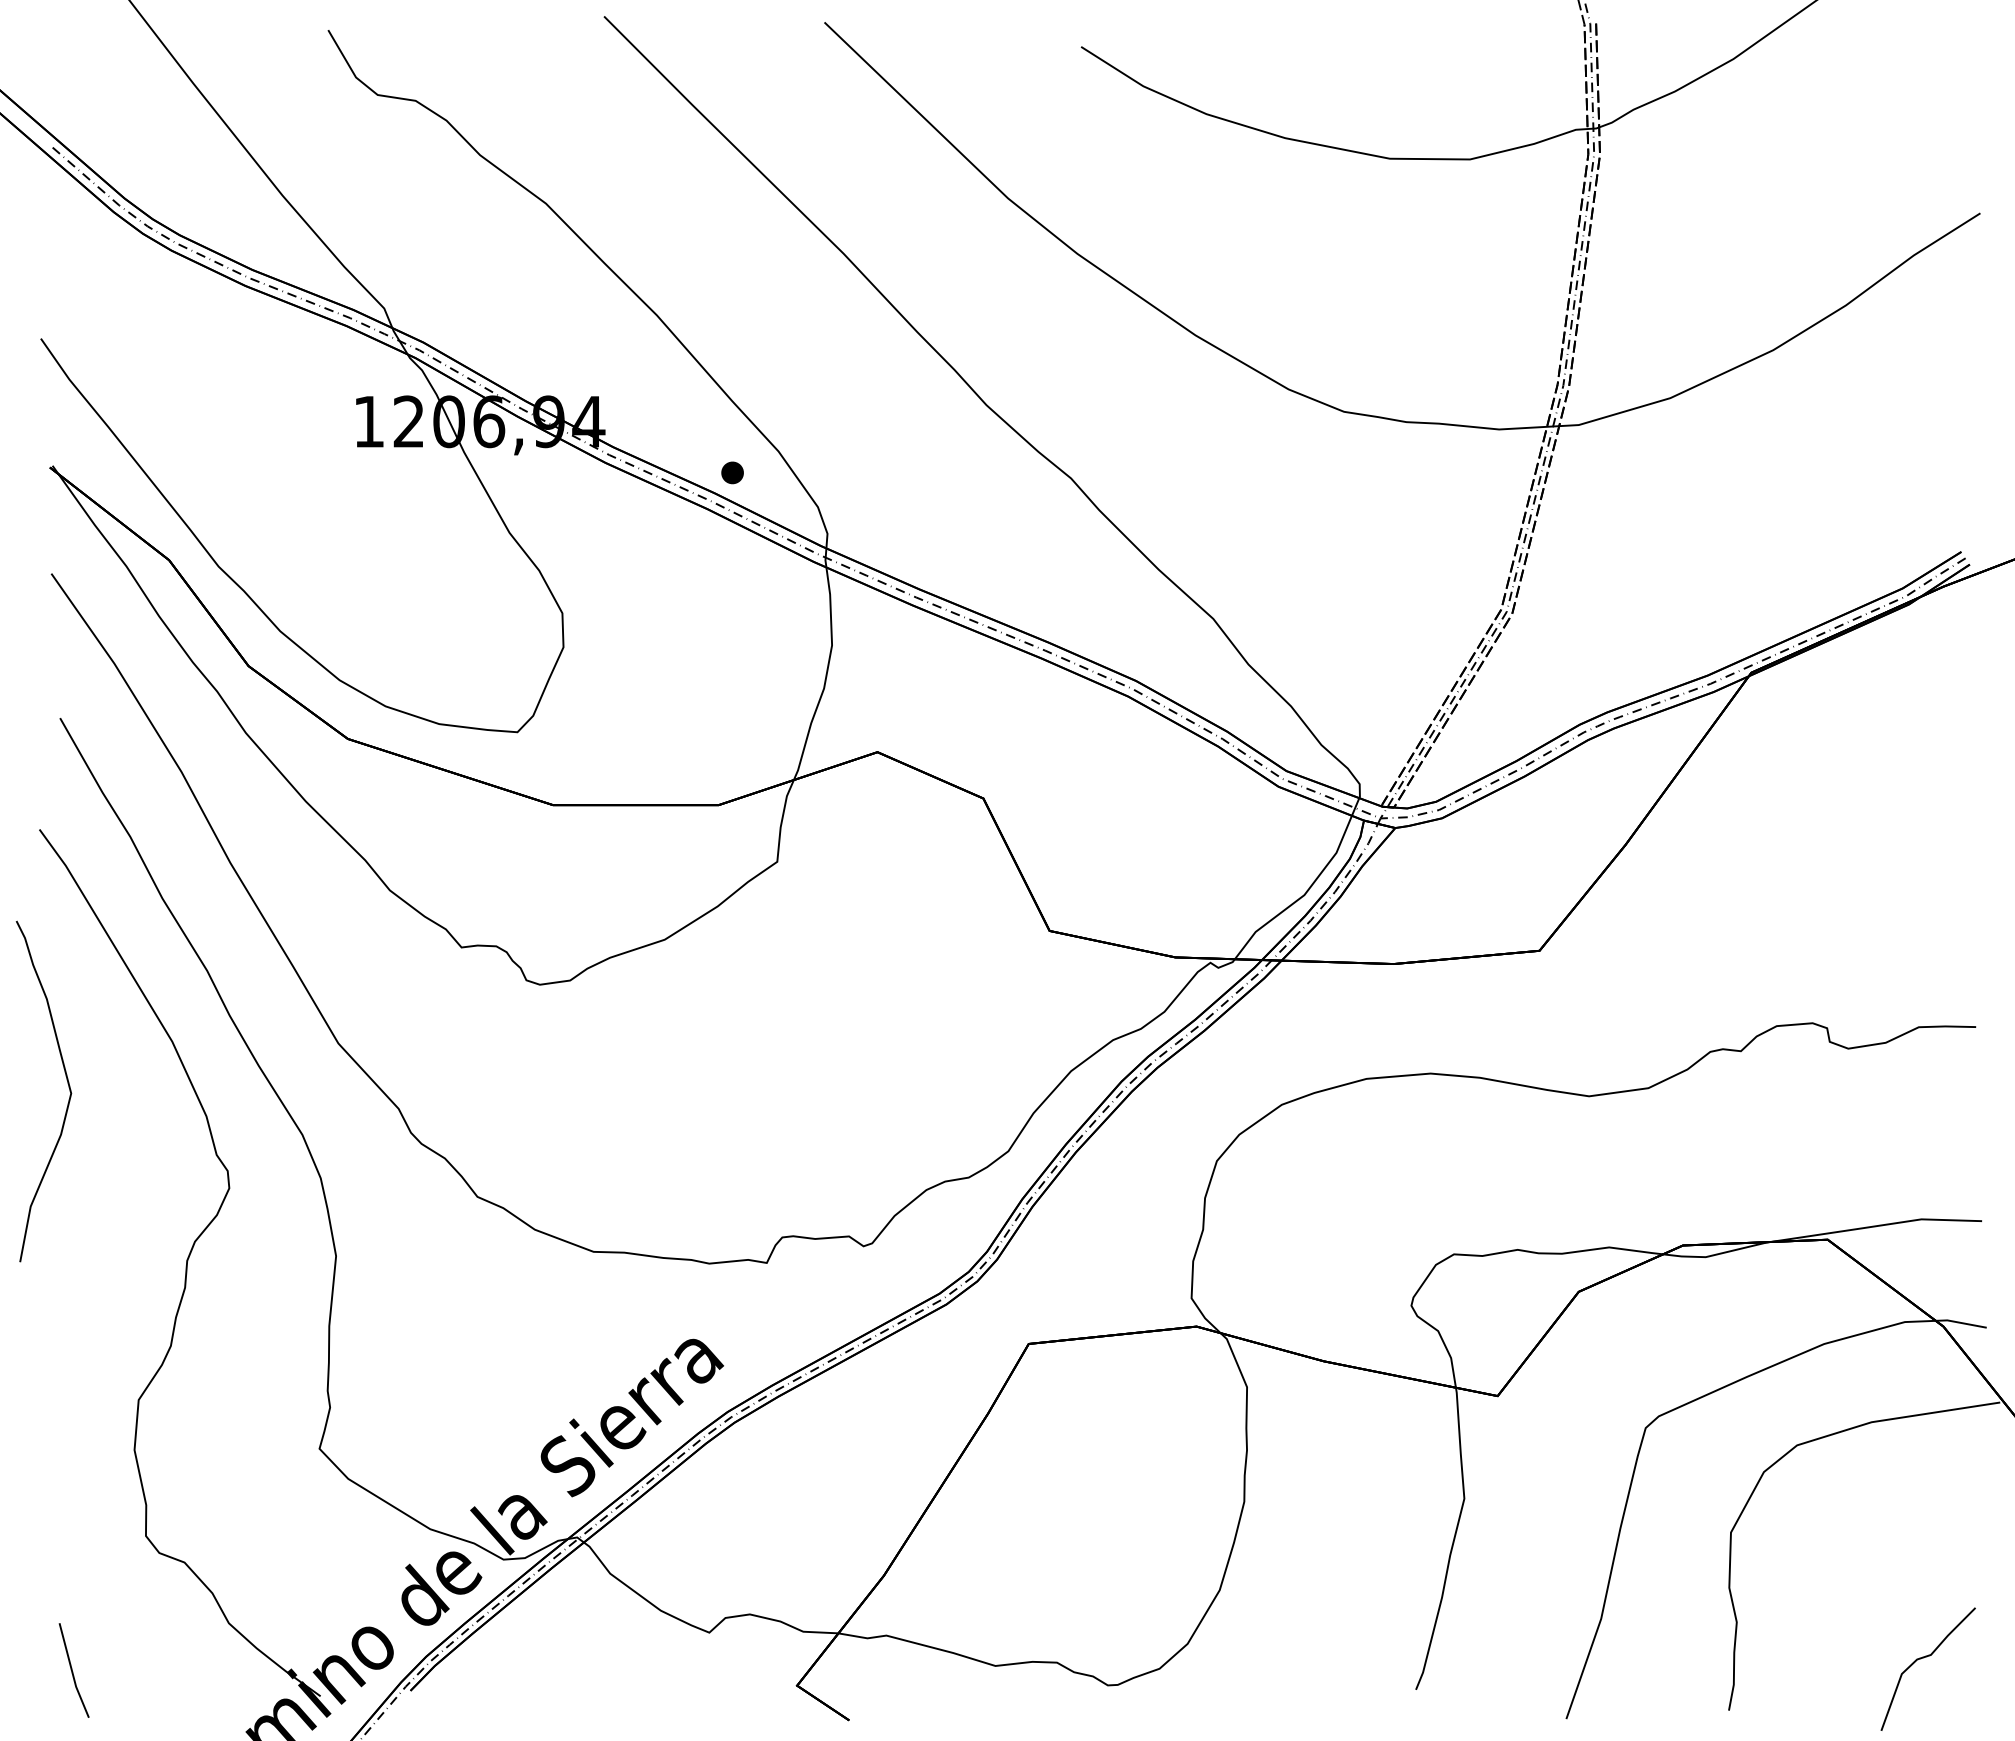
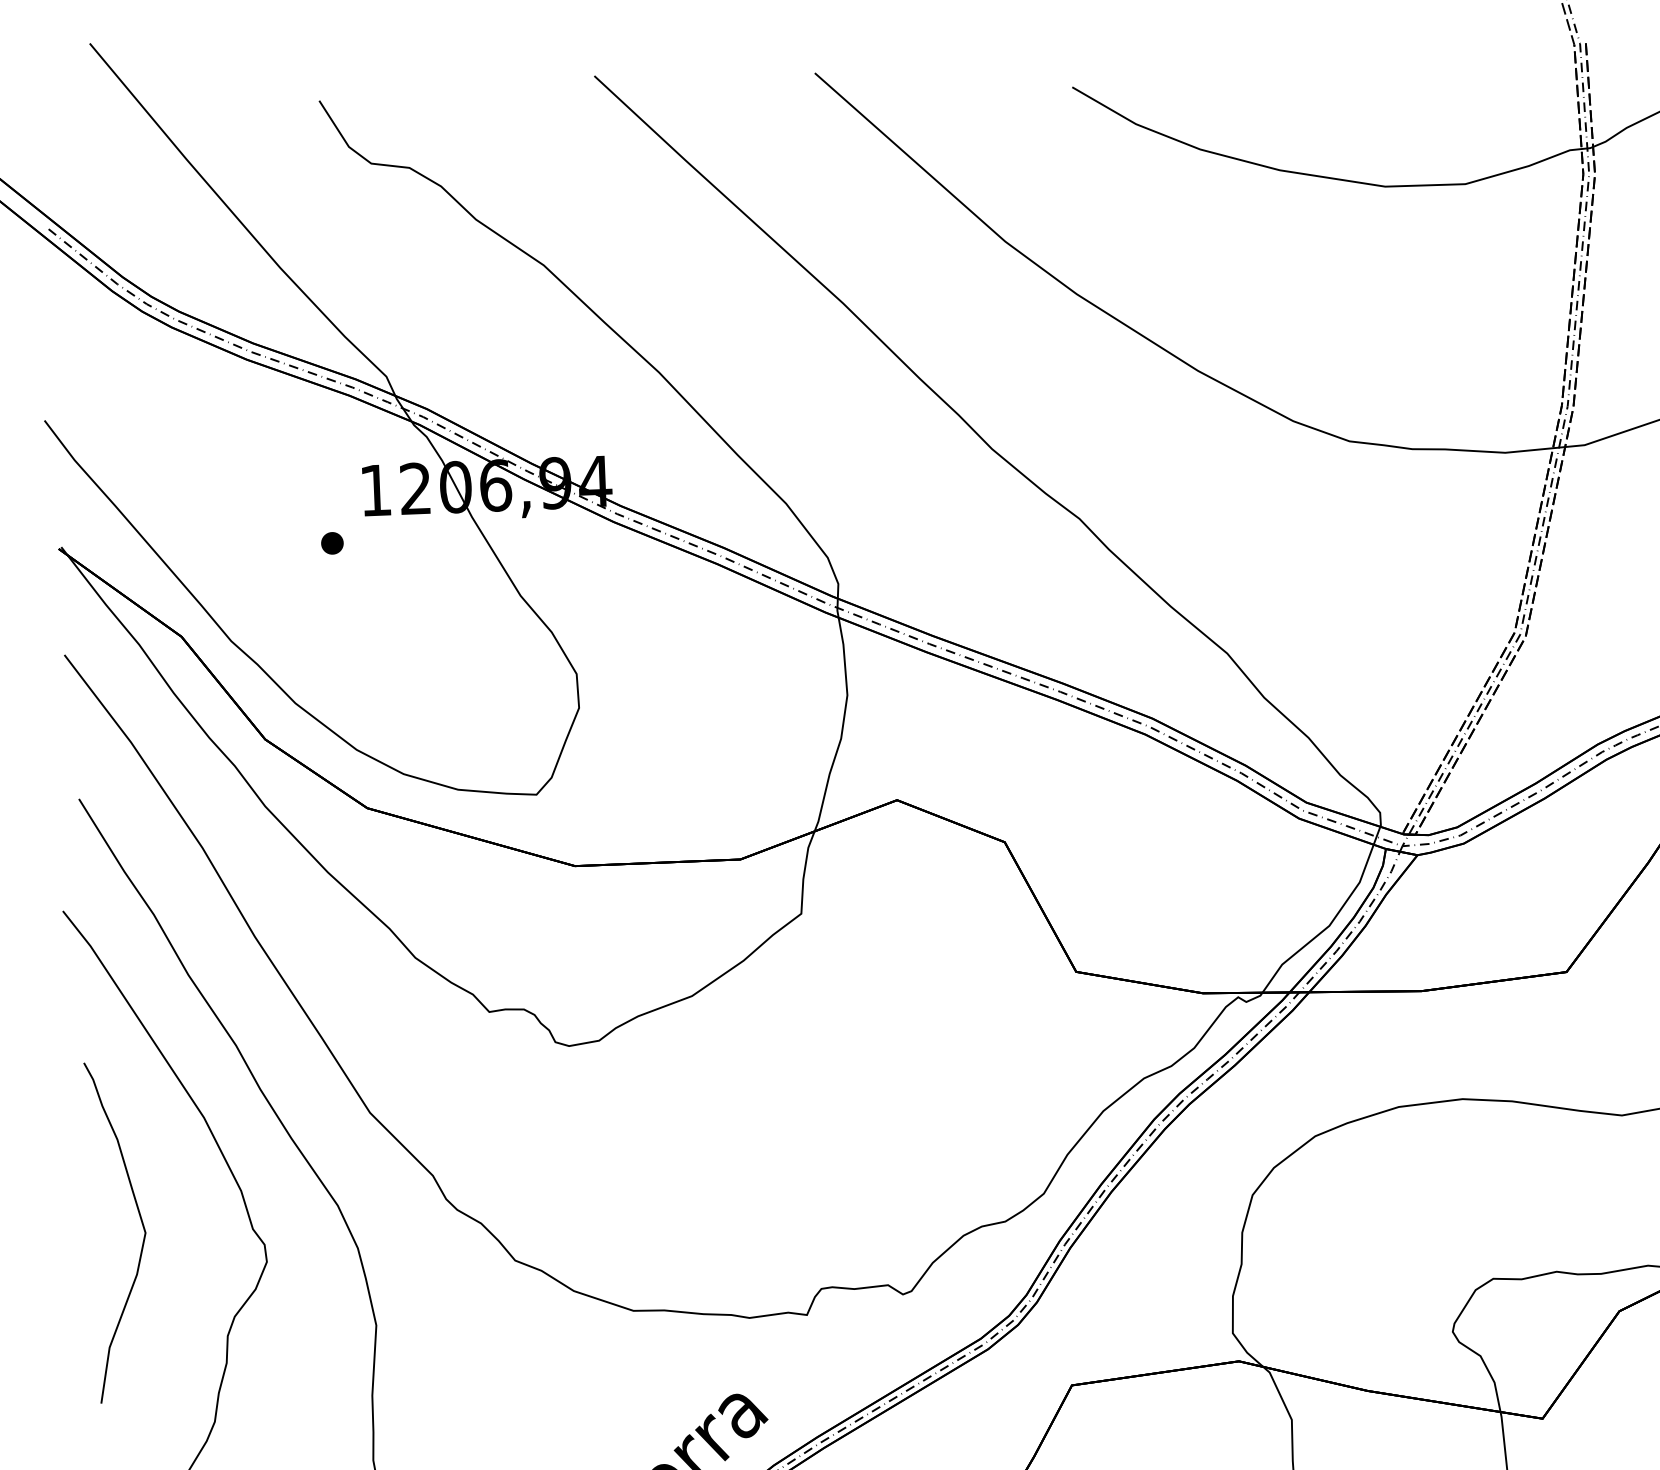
part: (732, 472) -> (332, 542), moved
curve: (67, 1083) -> (141, 1223), moved

